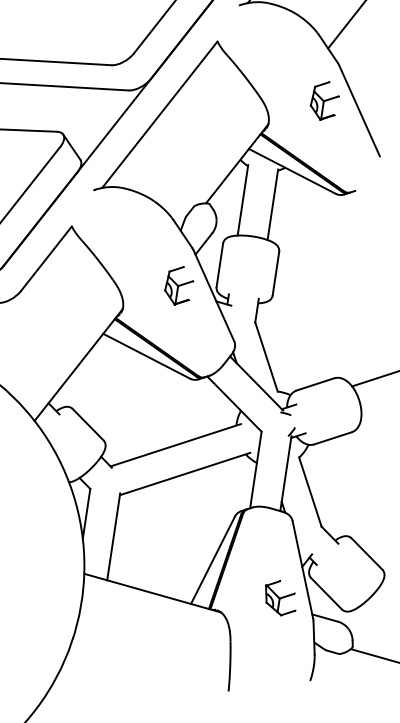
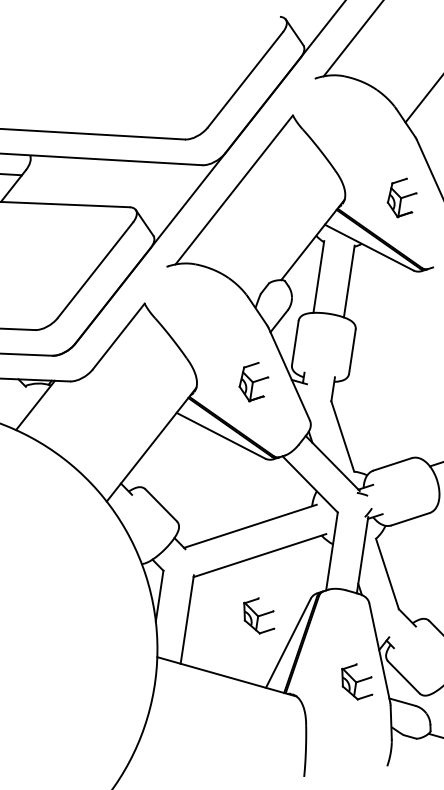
part: (324, 100) -> (401, 197), moved
part: (178, 285) -> (253, 381), moved
part: (184, 532) -> (259, 615), added

